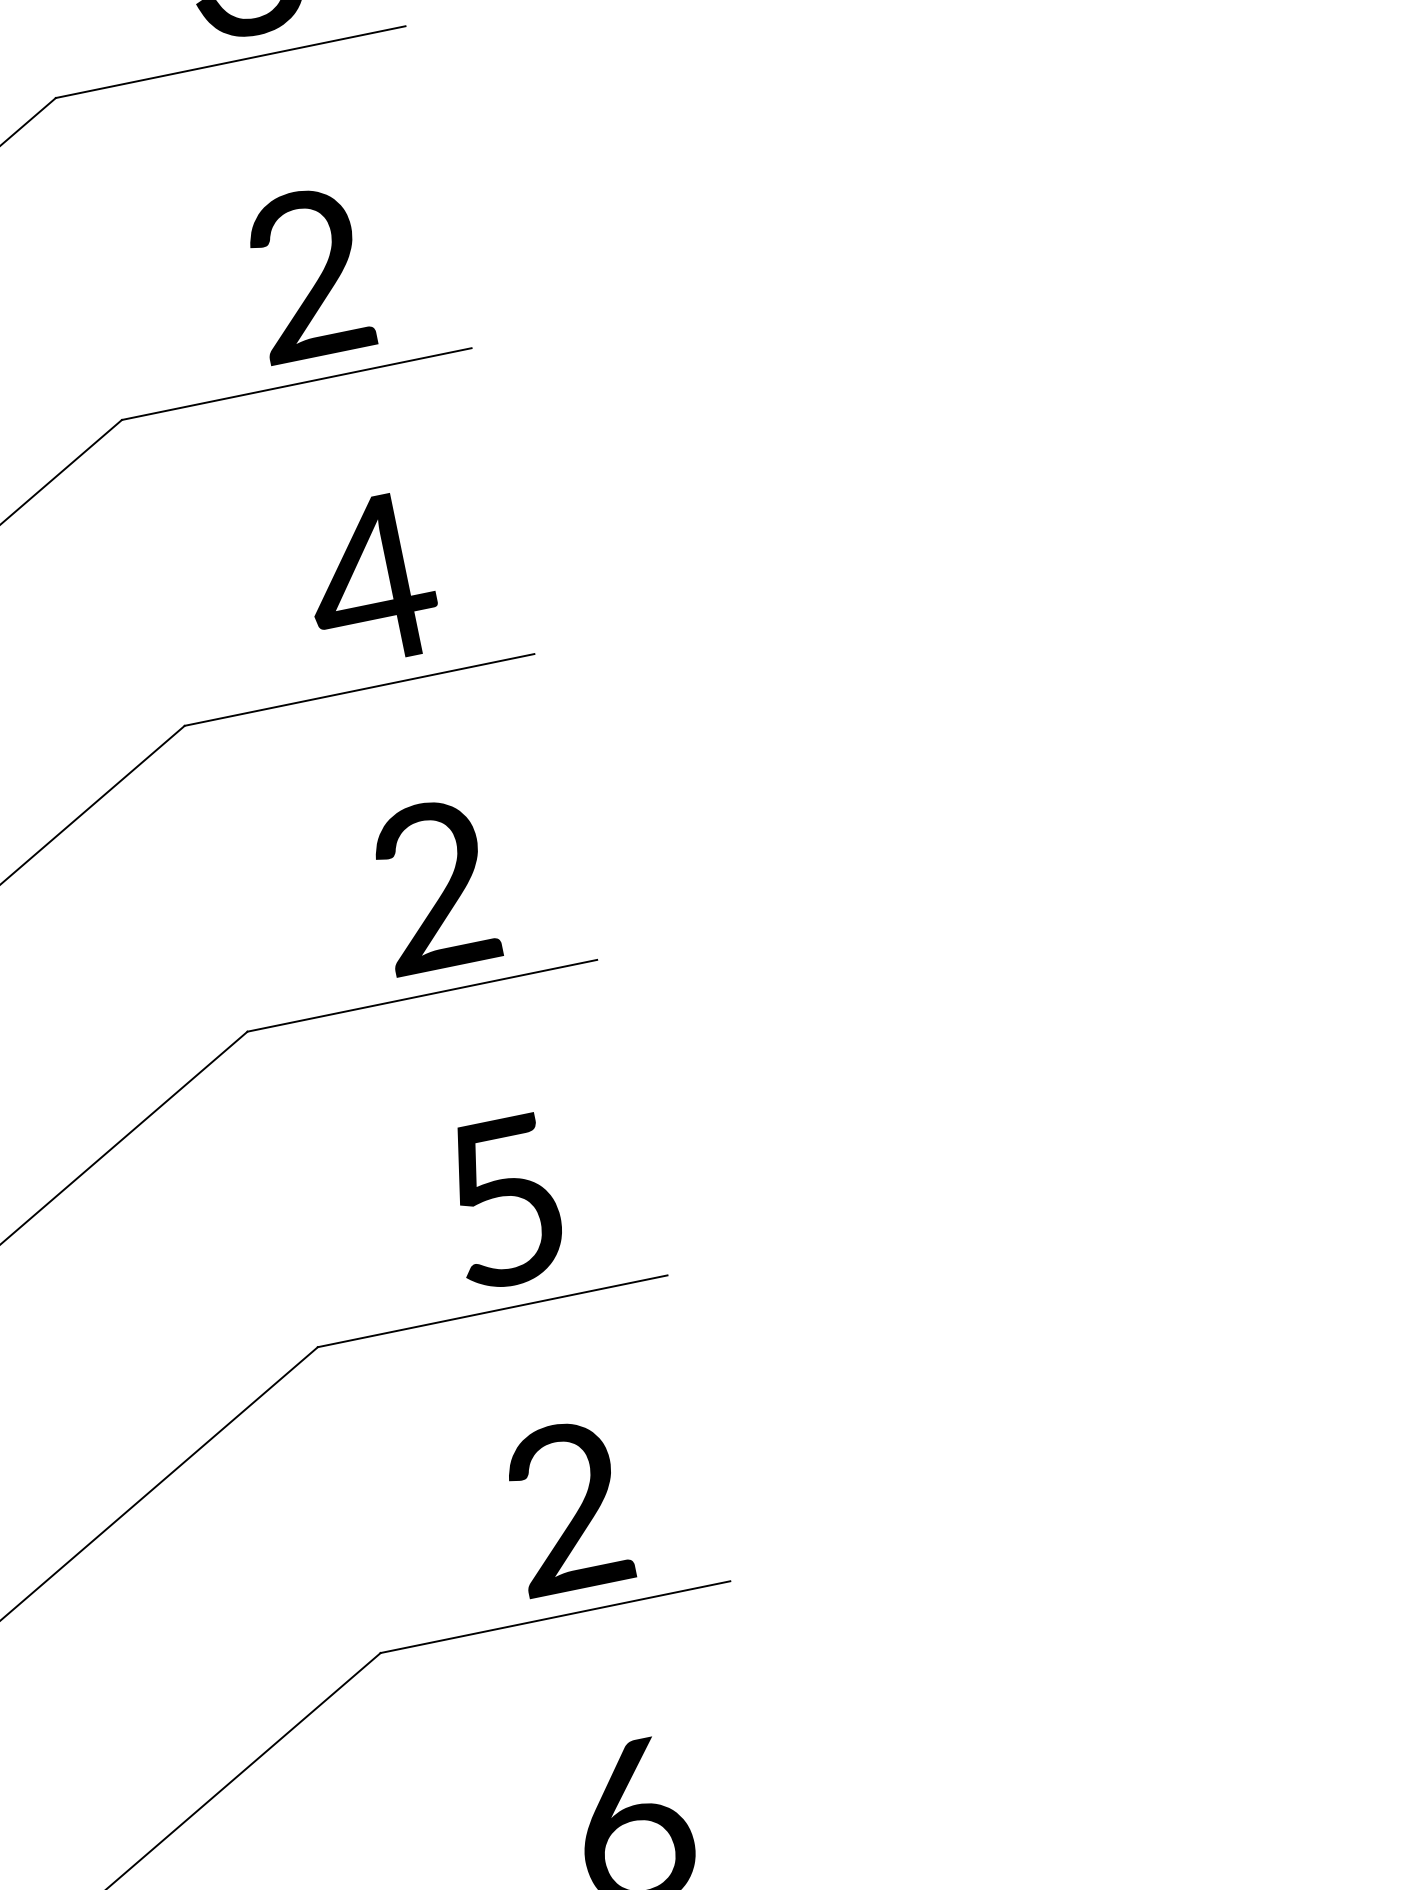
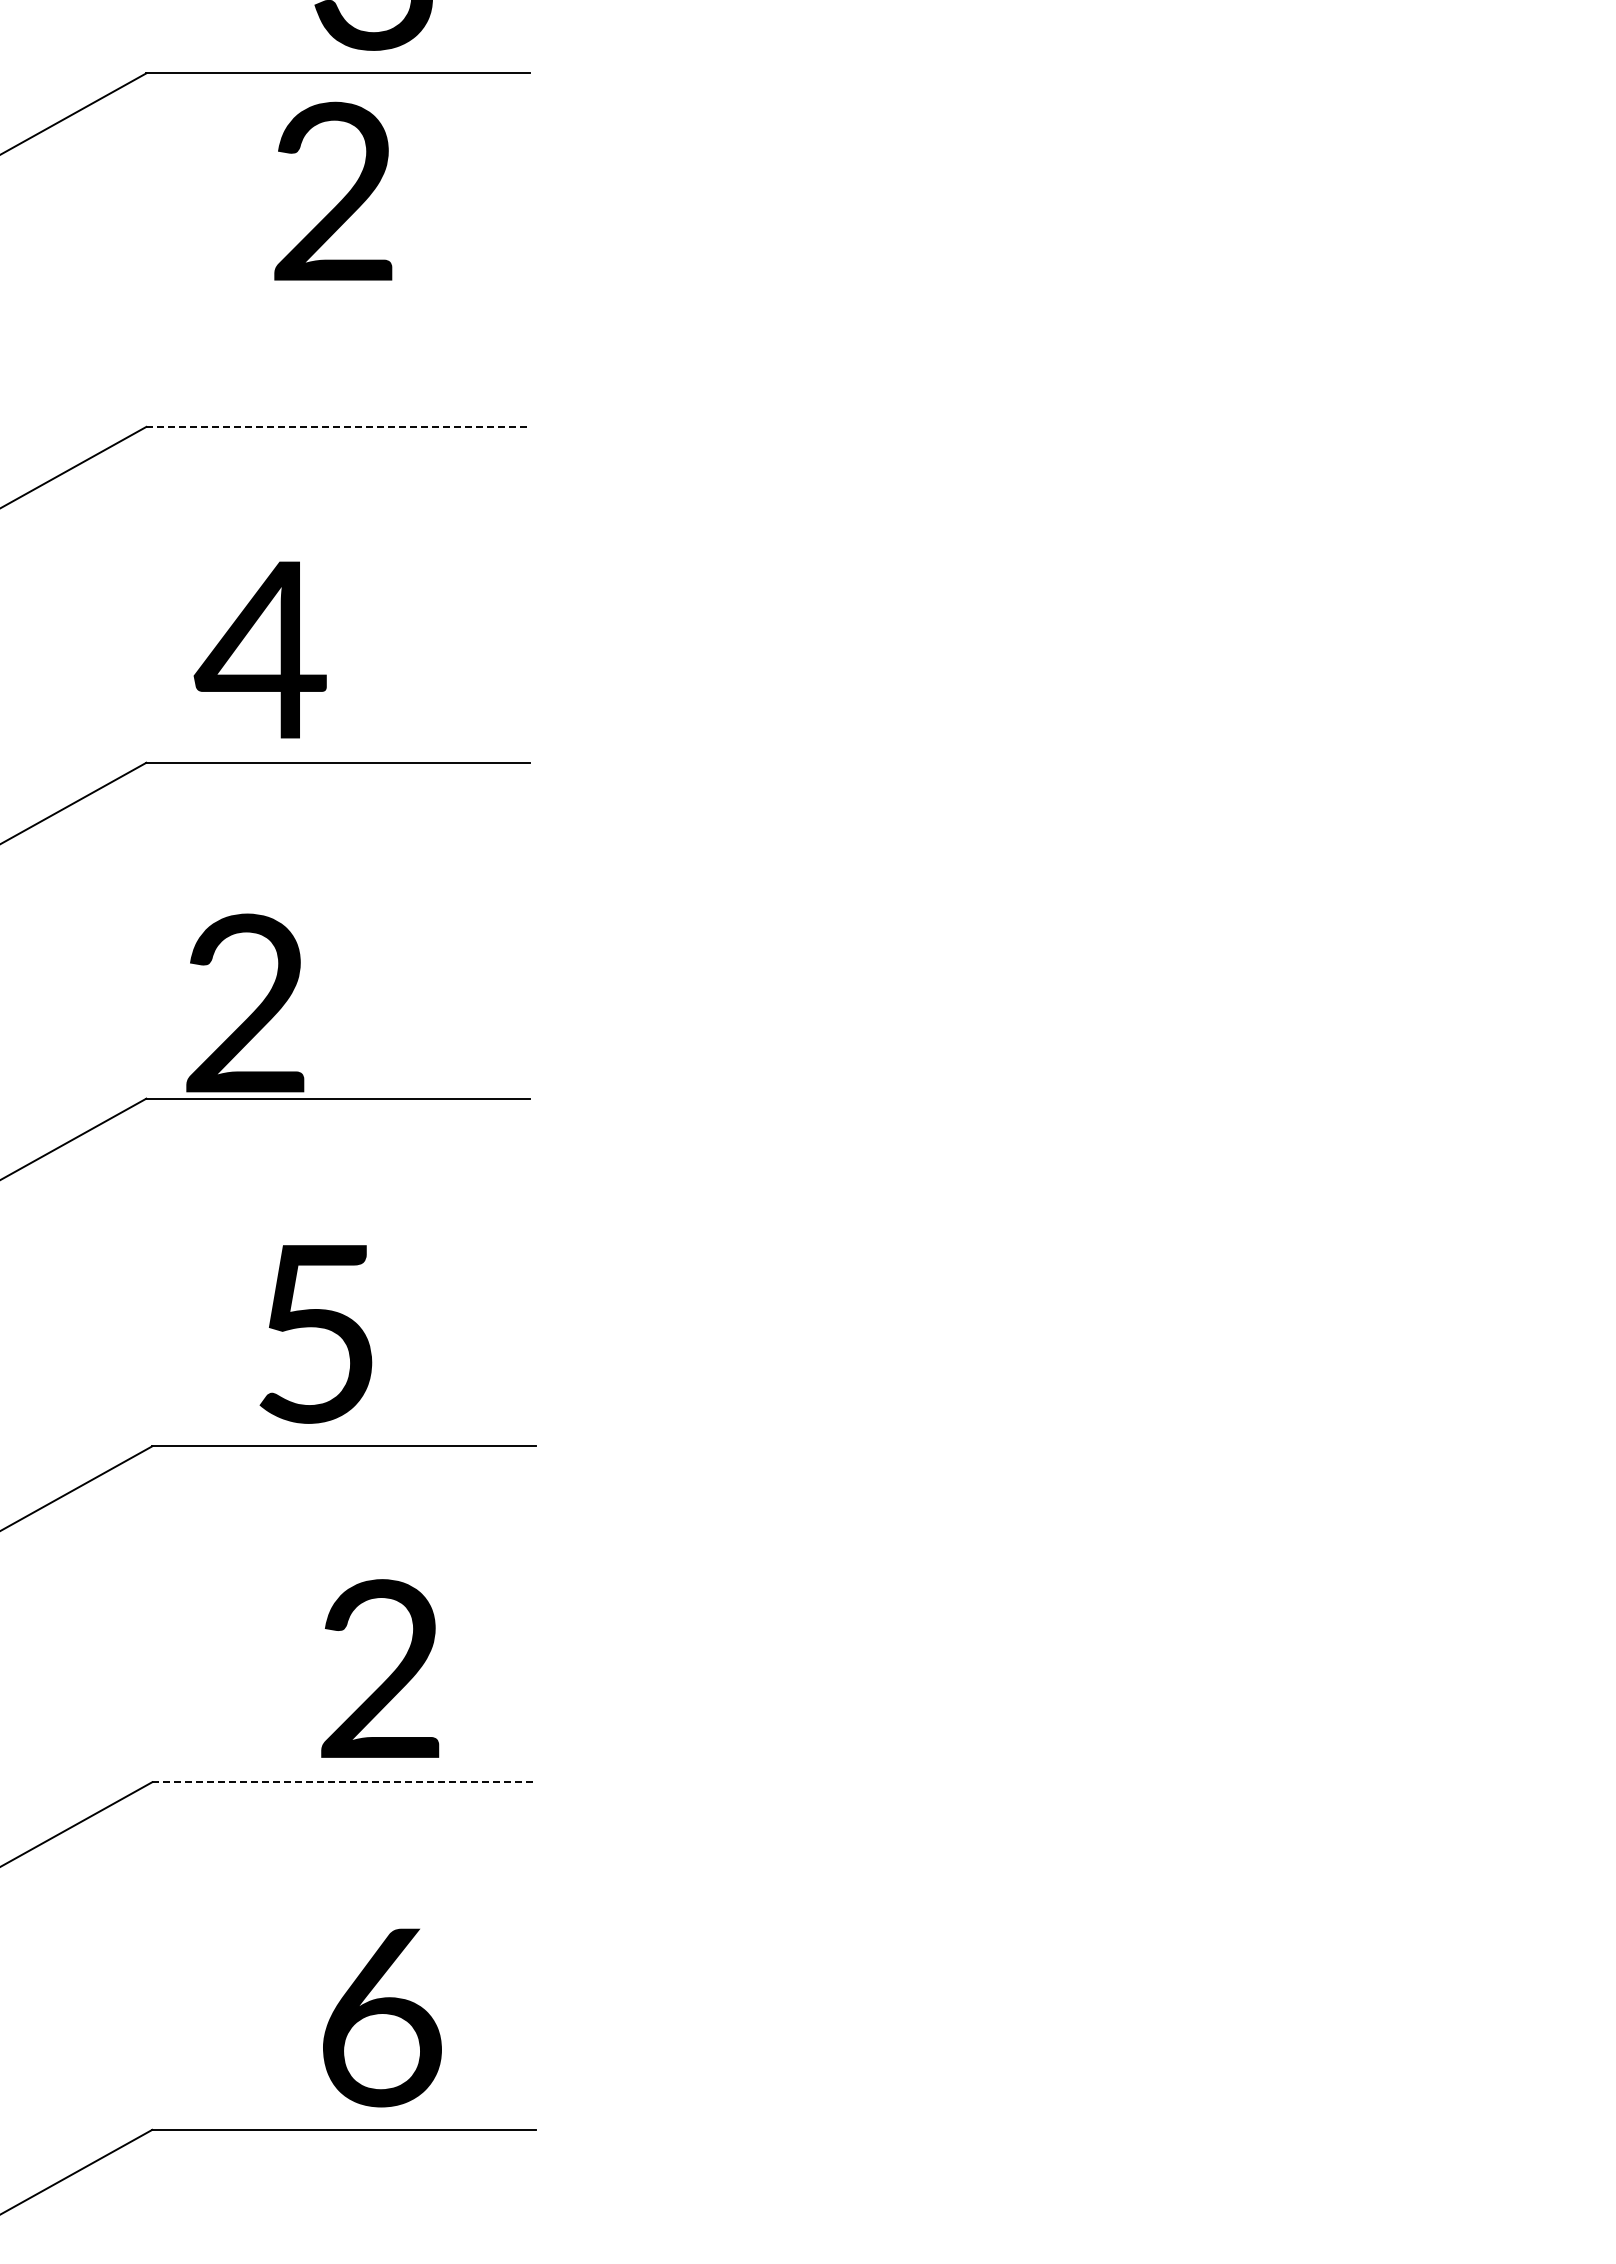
text: (308, 273) -> (333, 190), moved
line: (296, 383) -> (338, 426), solid -> dashed
text: (369, 580) -> (259, 649), moved
text: (433, 885) -> (245, 1002), moved
text: (503, 1202) -> (315, 1334), moved
line: (555, 1617) -> (344, 1782), solid -> dashed

